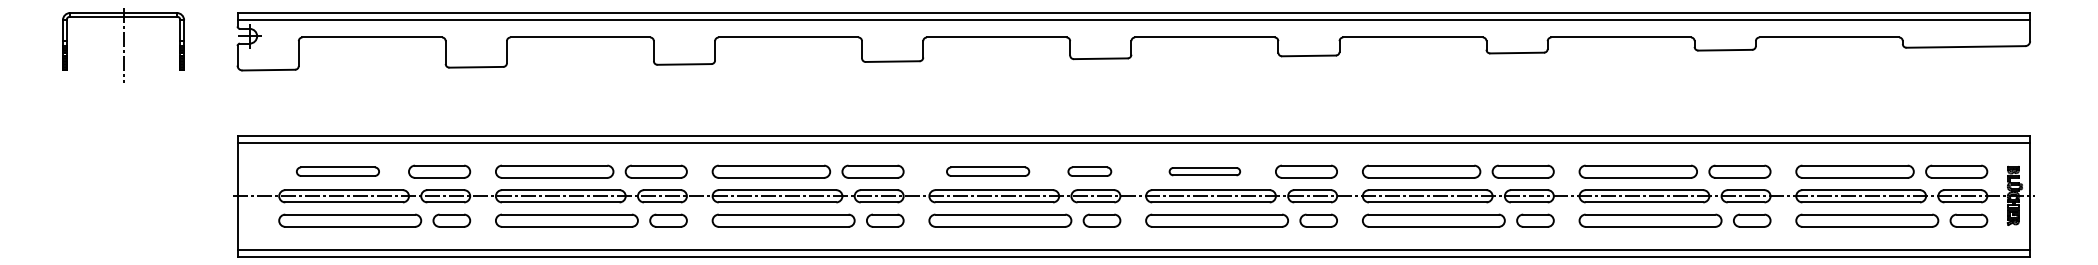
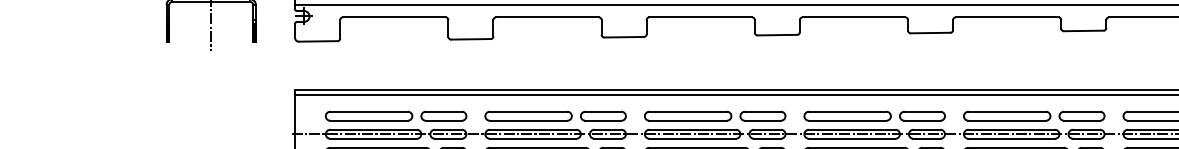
part: (337, 171) -> (368, 116), size x1.43
part: (987, 171) -> (847, 116), size x1.43
part: (1089, 171) -> (922, 116), size x1.43
part: (1204, 171) -> (1006, 116), size x1.67

